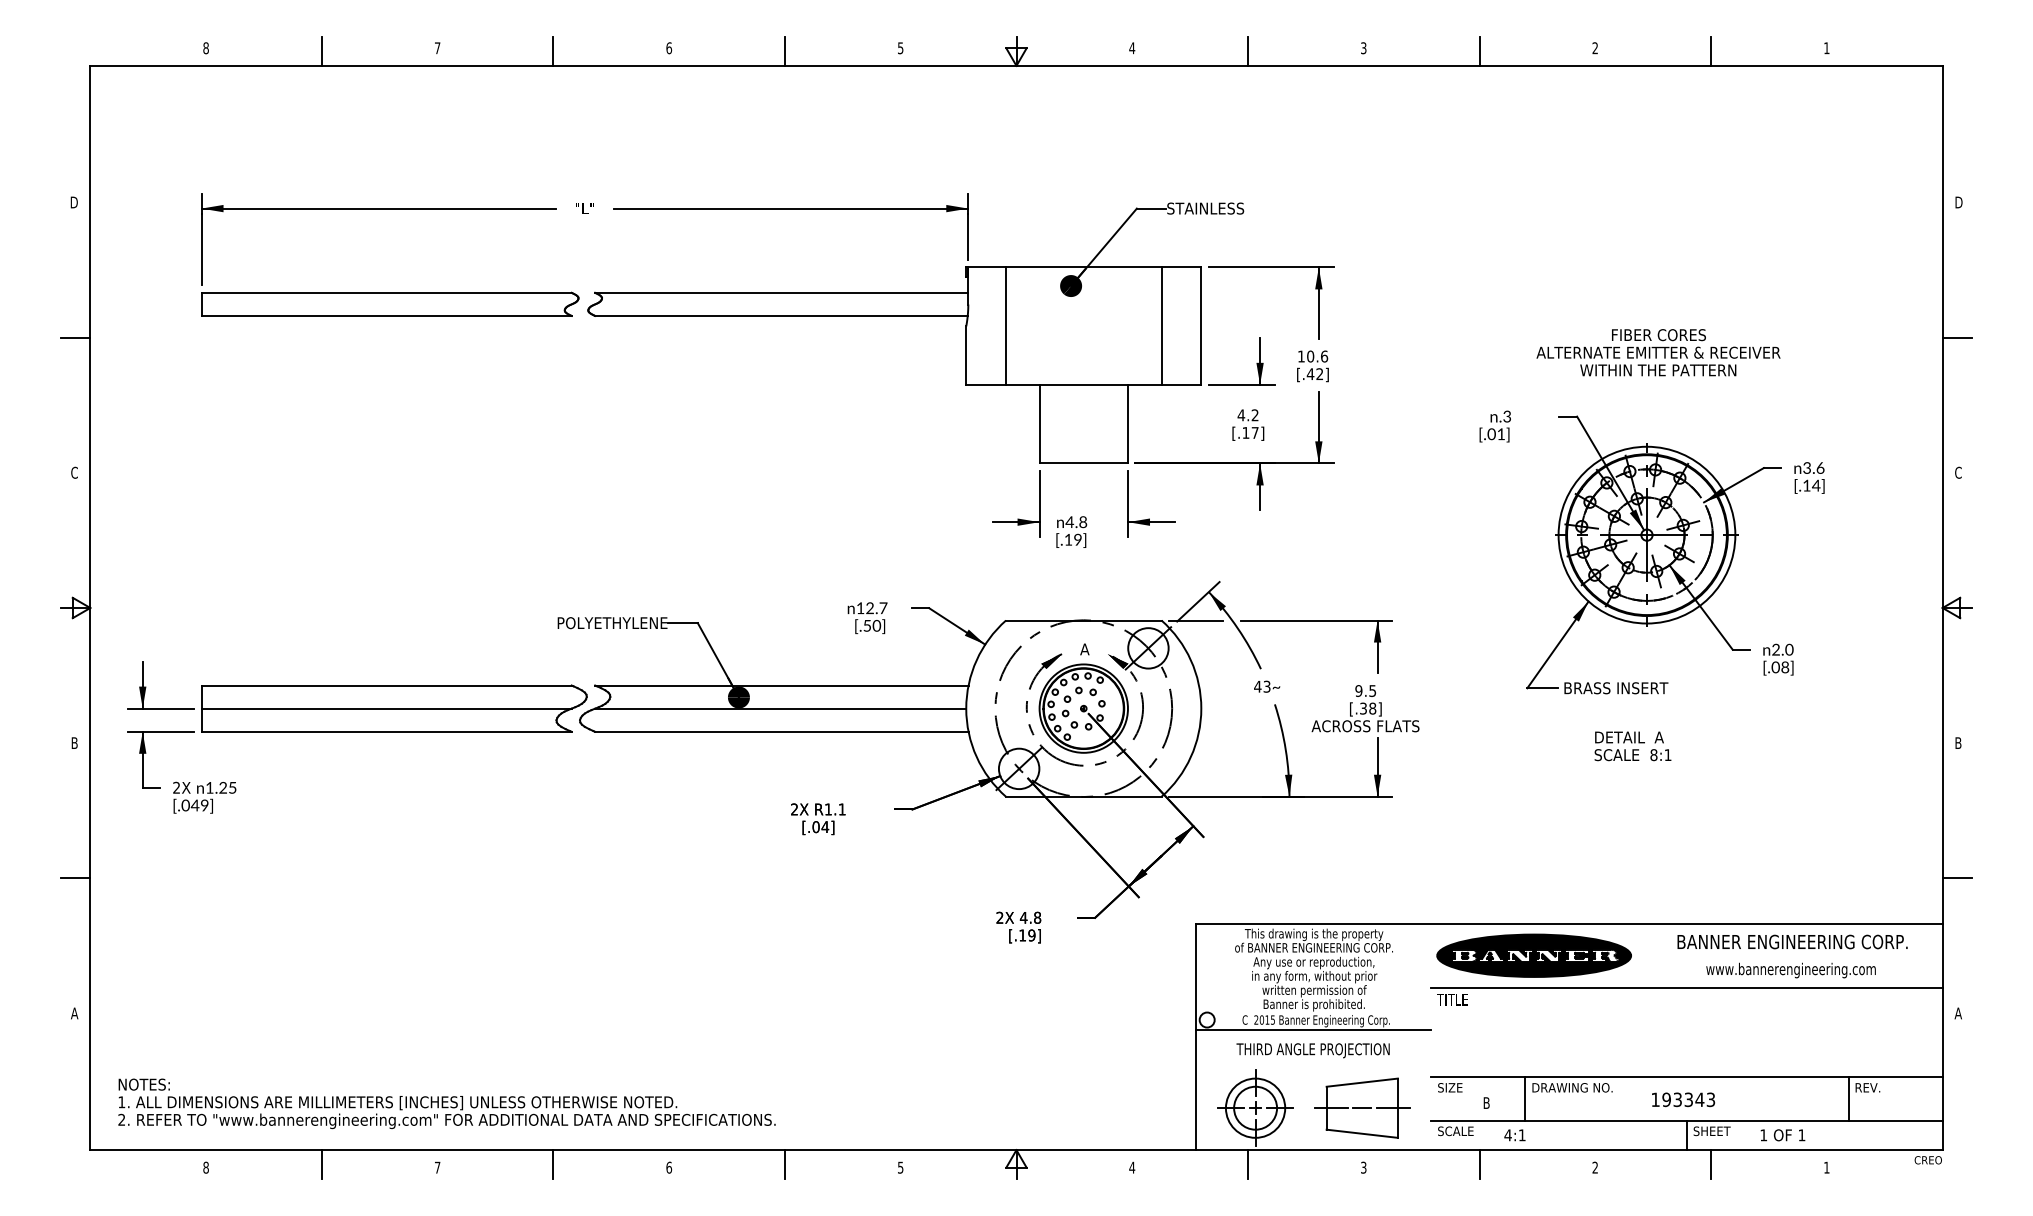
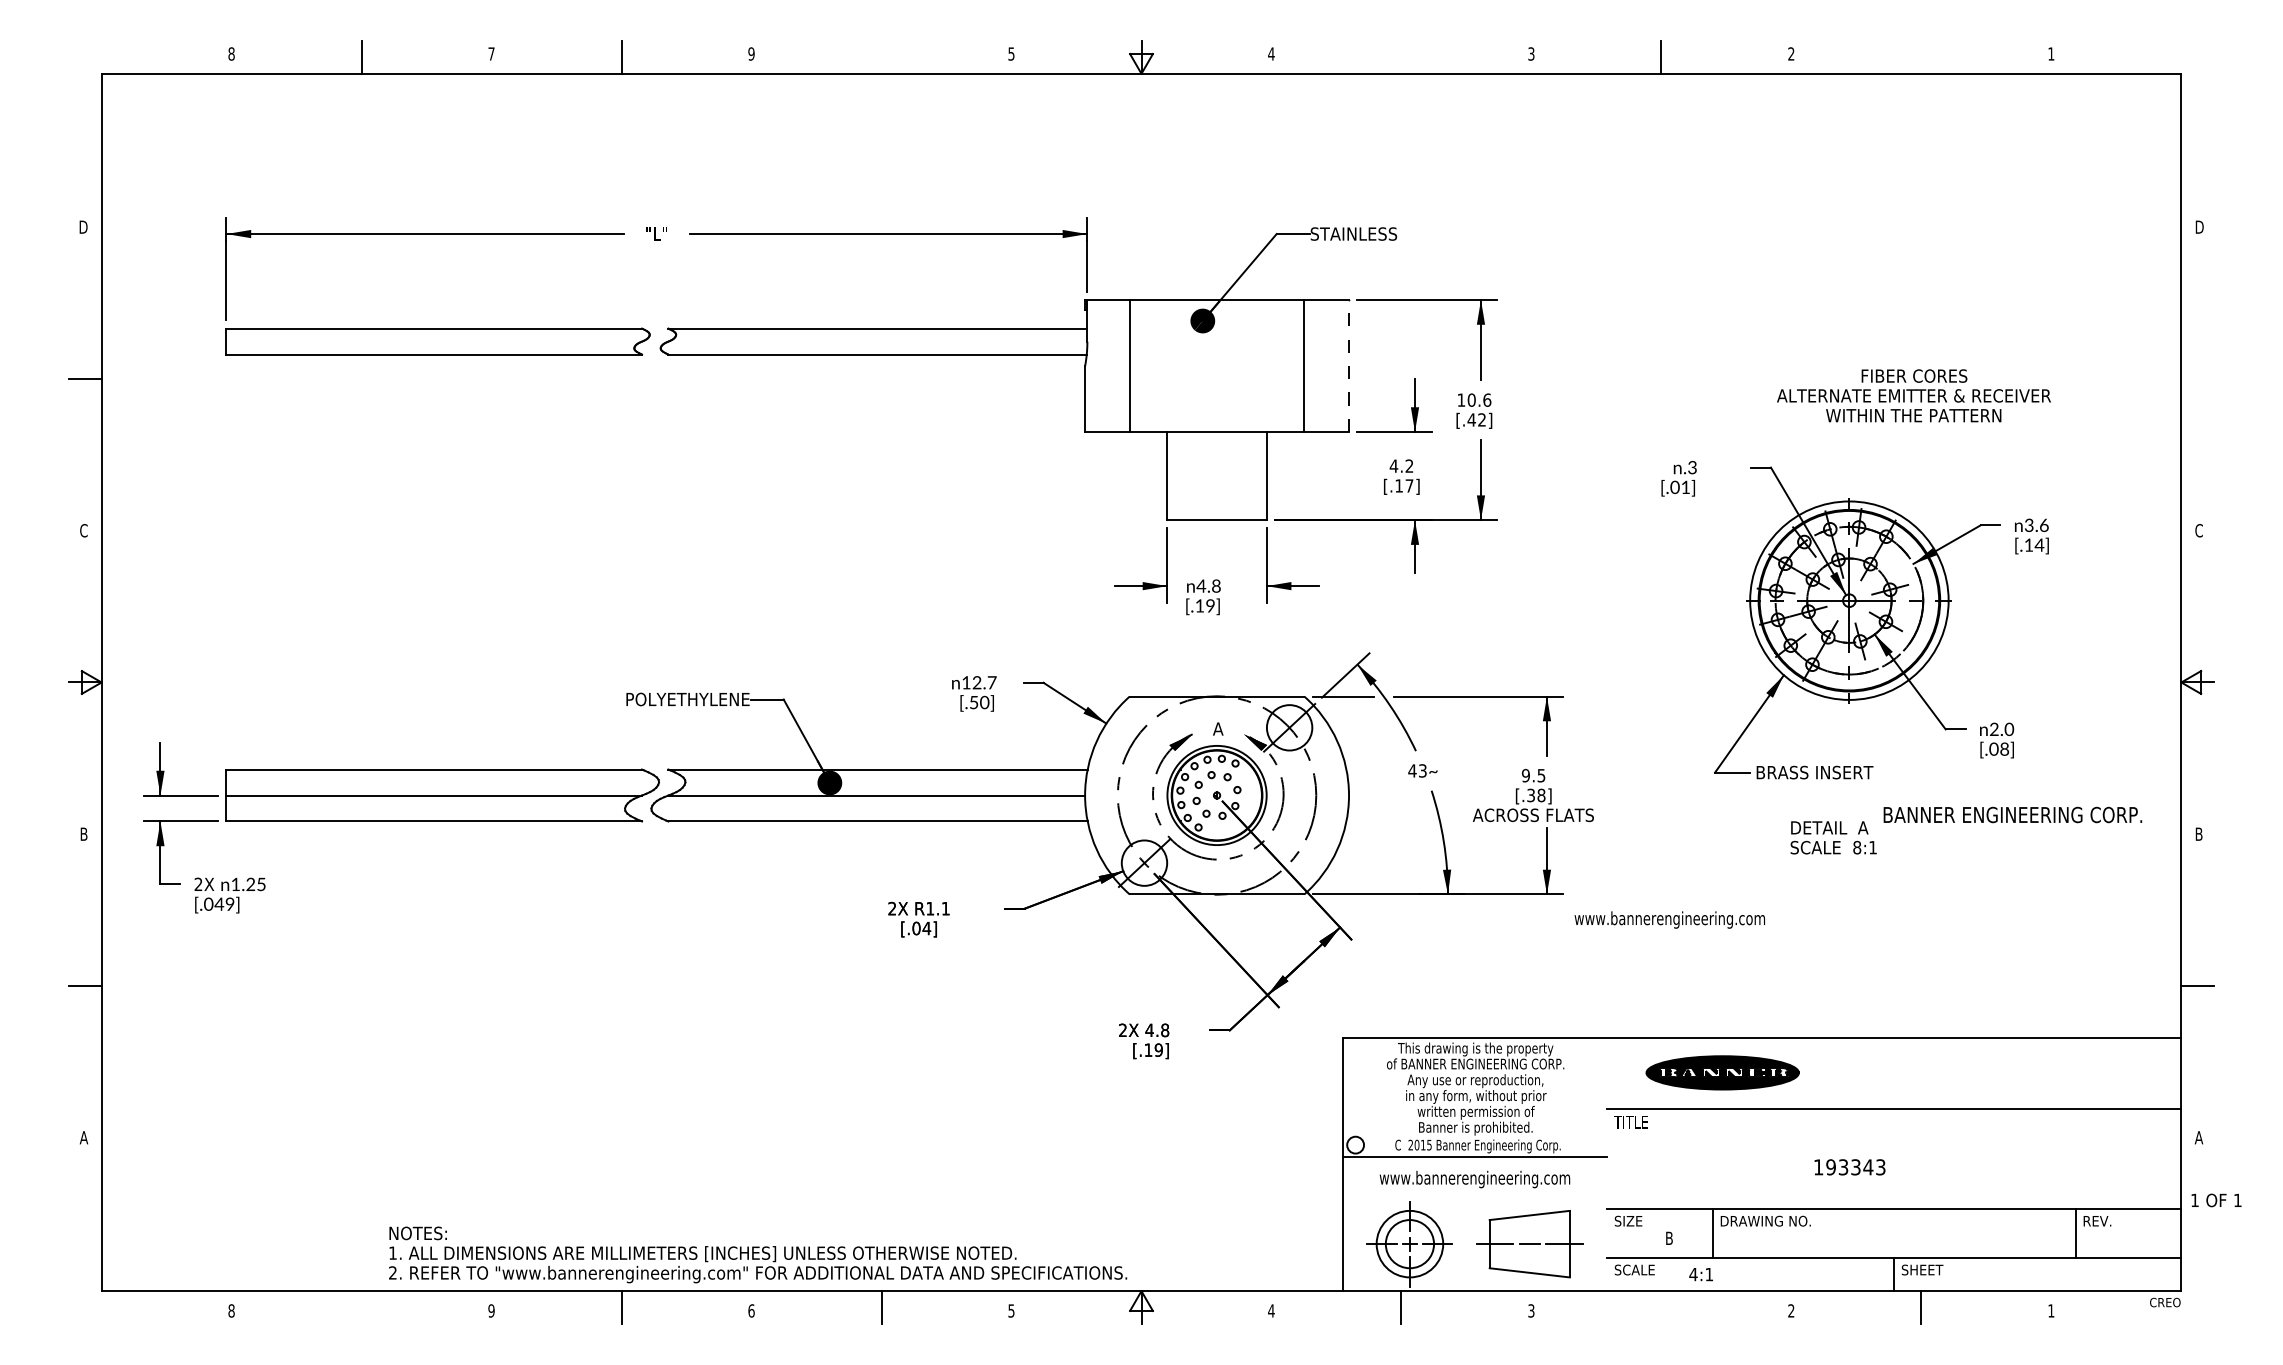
text: (669, 48) -> (751, 54), 6 -> 9
line: (784, 50) -> (881, 56), removed
line: (1248, 50) -> (1401, 56), removed
line: (1711, 50) -> (1921, 56), removed
line: (1201, 326) -> (1349, 366), solid -> dashed
line: (1957, 337) -> (2198, 378), removed
text: (1658, 352) -> (1913, 395), moved
text: (1792, 941) -> (2012, 814), moved
part: (1533, 955) -> (1721, 1072), size x0.7
text: (1790, 970) -> (1669, 919), moved
text: (1313, 1050) -> (1474, 1179), THIRD ANGLE PROJECTION -> www.bannerengineering.com
text: (1683, 1099) -> (1849, 1166), moved
text: (446, 1103) -> (757, 1254), moved
text: (1782, 1135) -> (2216, 1200), moved
line: (321, 1164) -> (361, 1307), removed
line: (1479, 1164) -> (1661, 1307), removed
text: (437, 1167) -> (491, 1310), 7 -> 9

